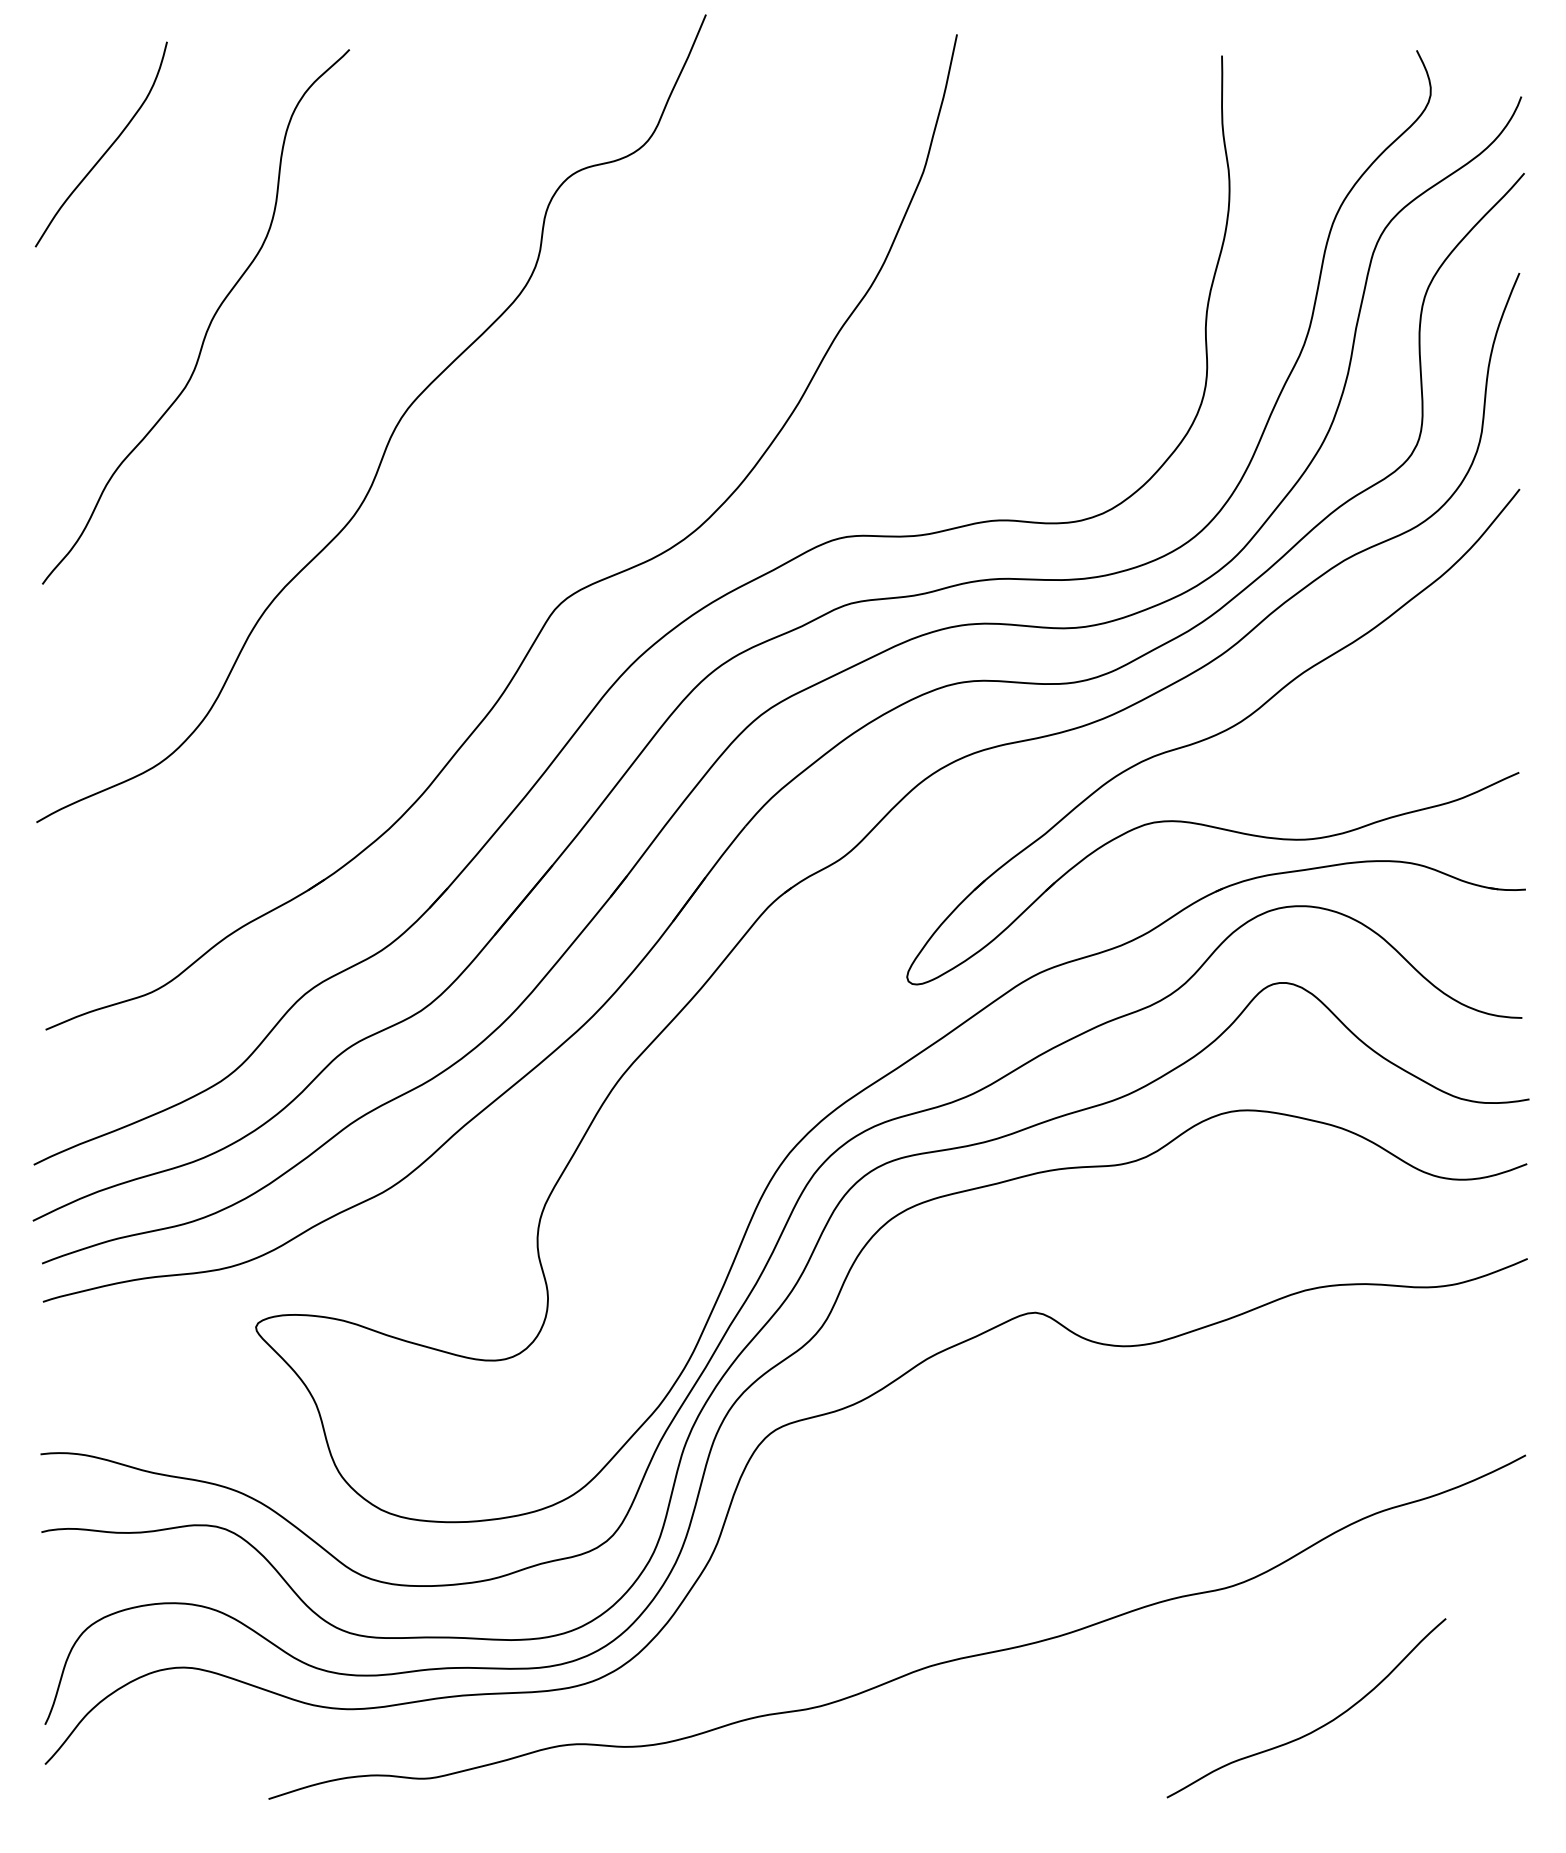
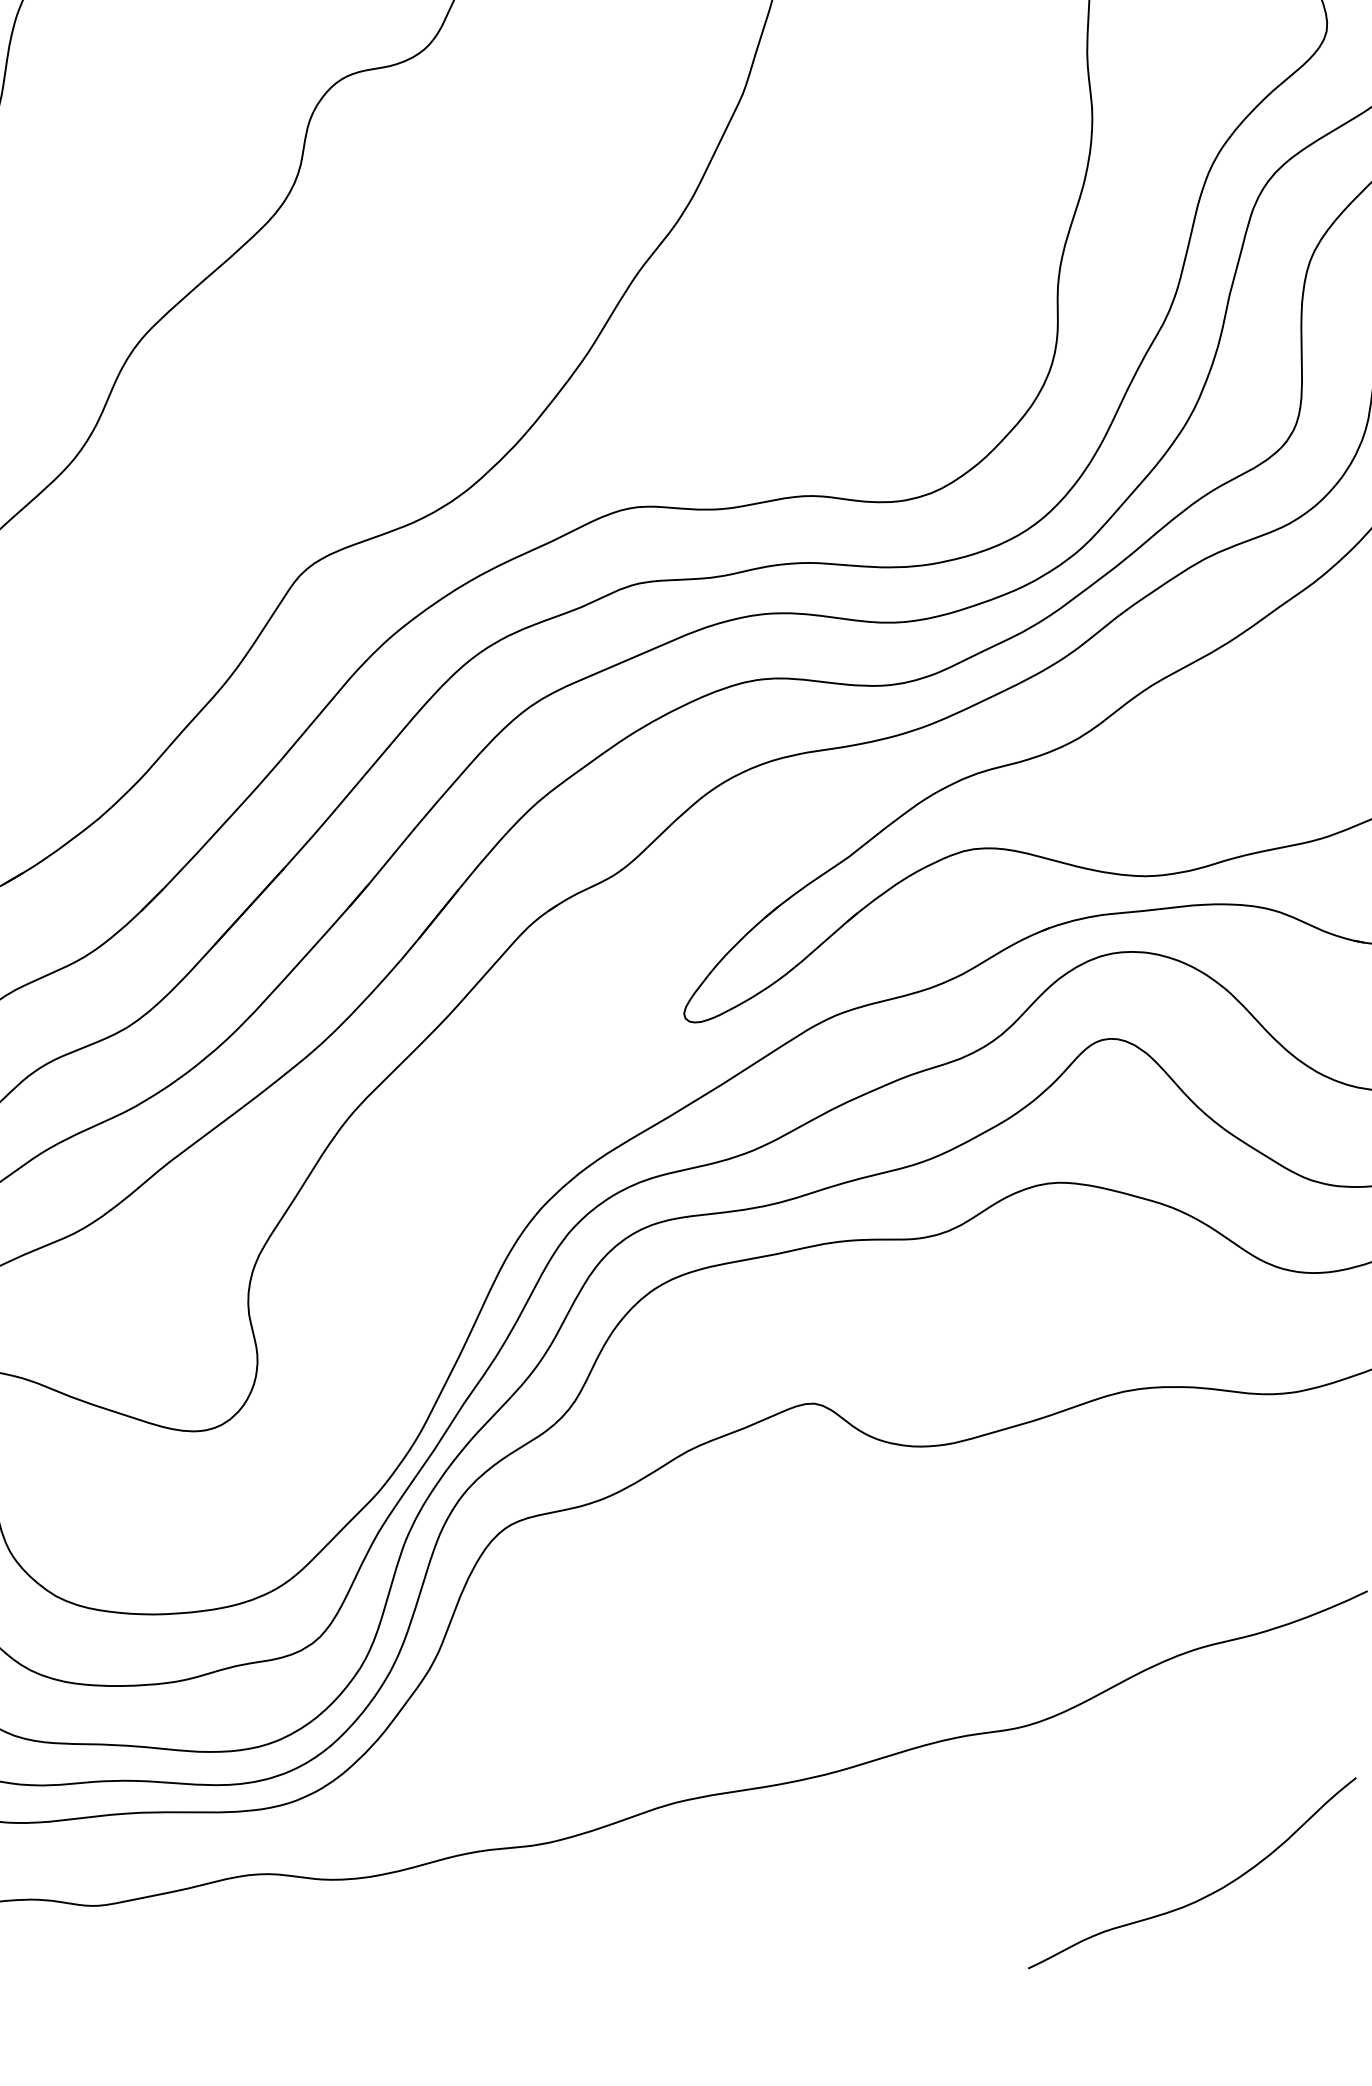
curve: (1316, 1728) -> (1202, 1896), moved

